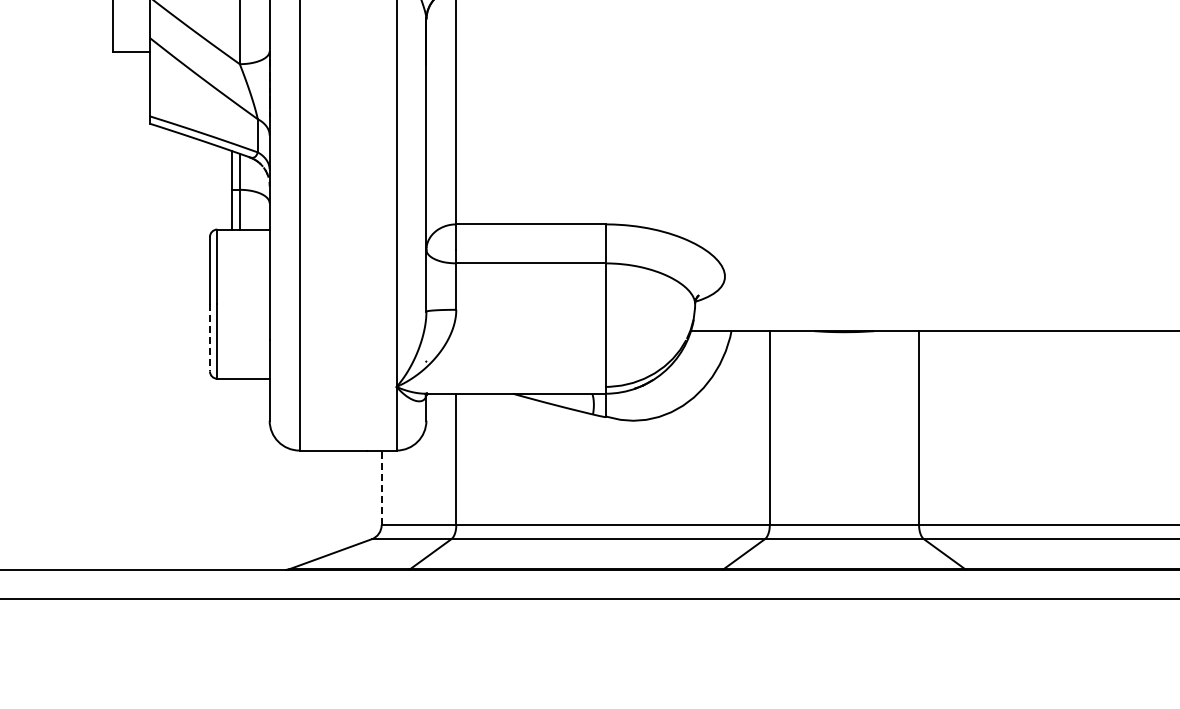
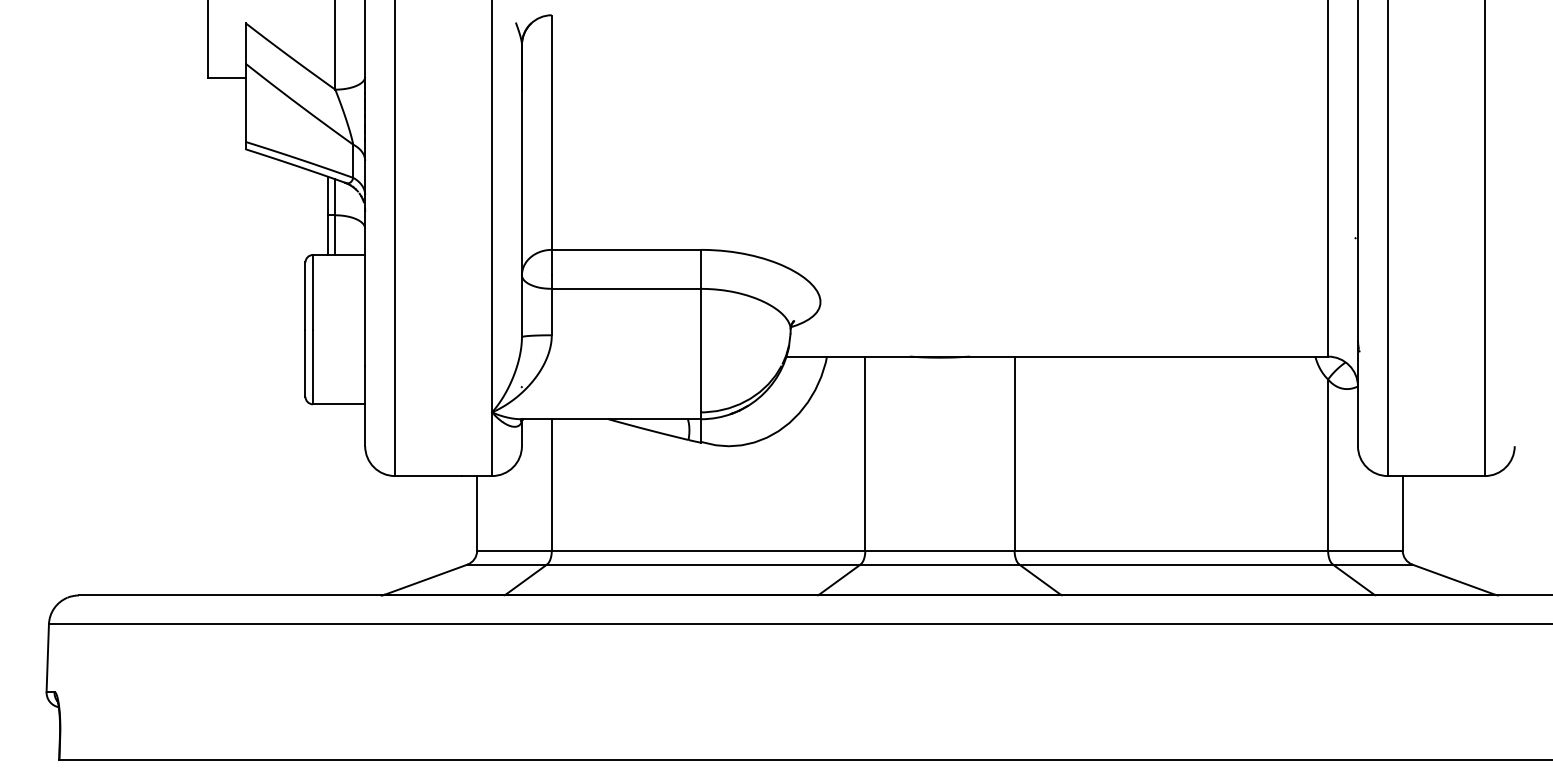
line: (209, 338) -> (305, 363), dashed -> solid
line: (381, 487) -> (477, 512), dashed -> solid

